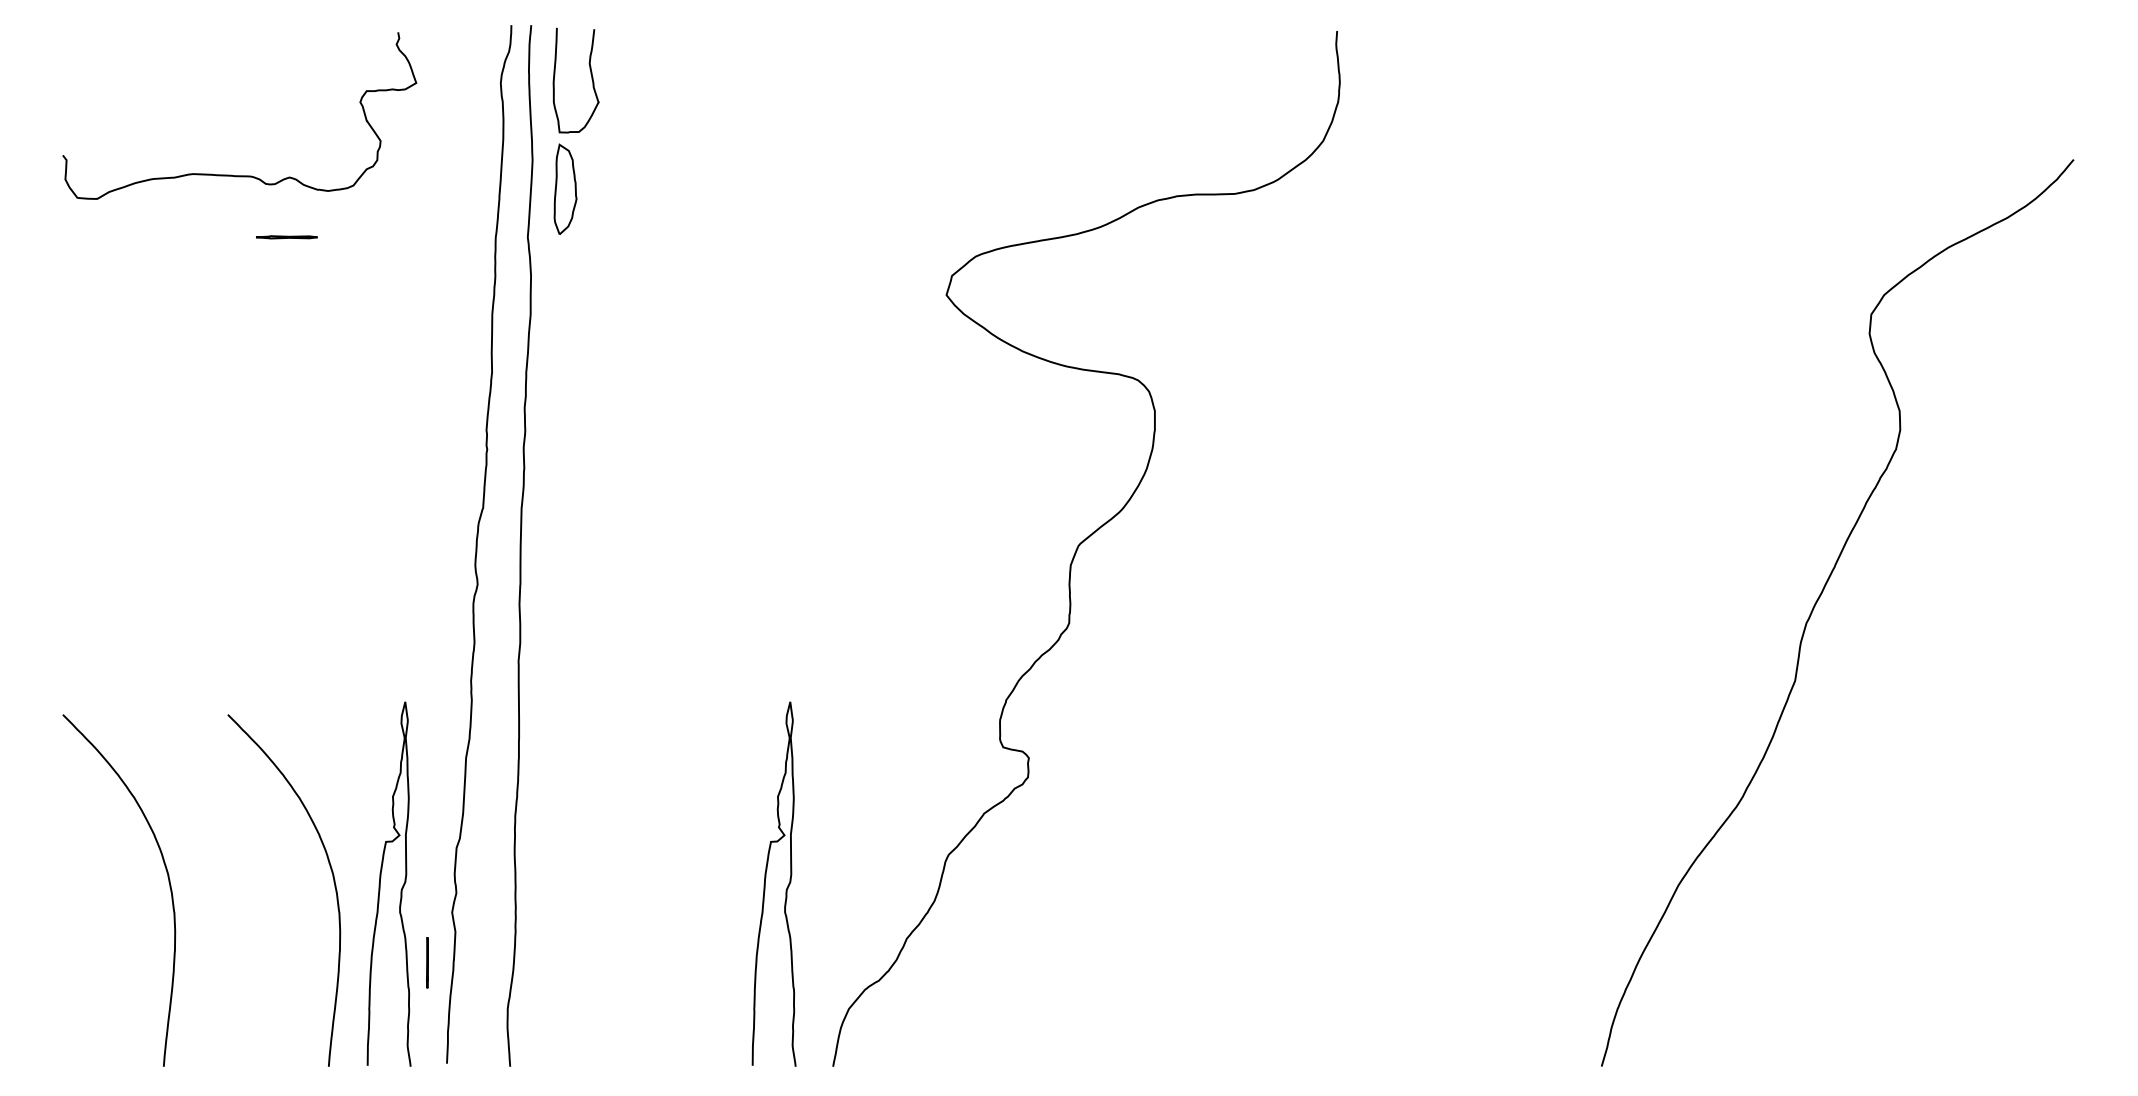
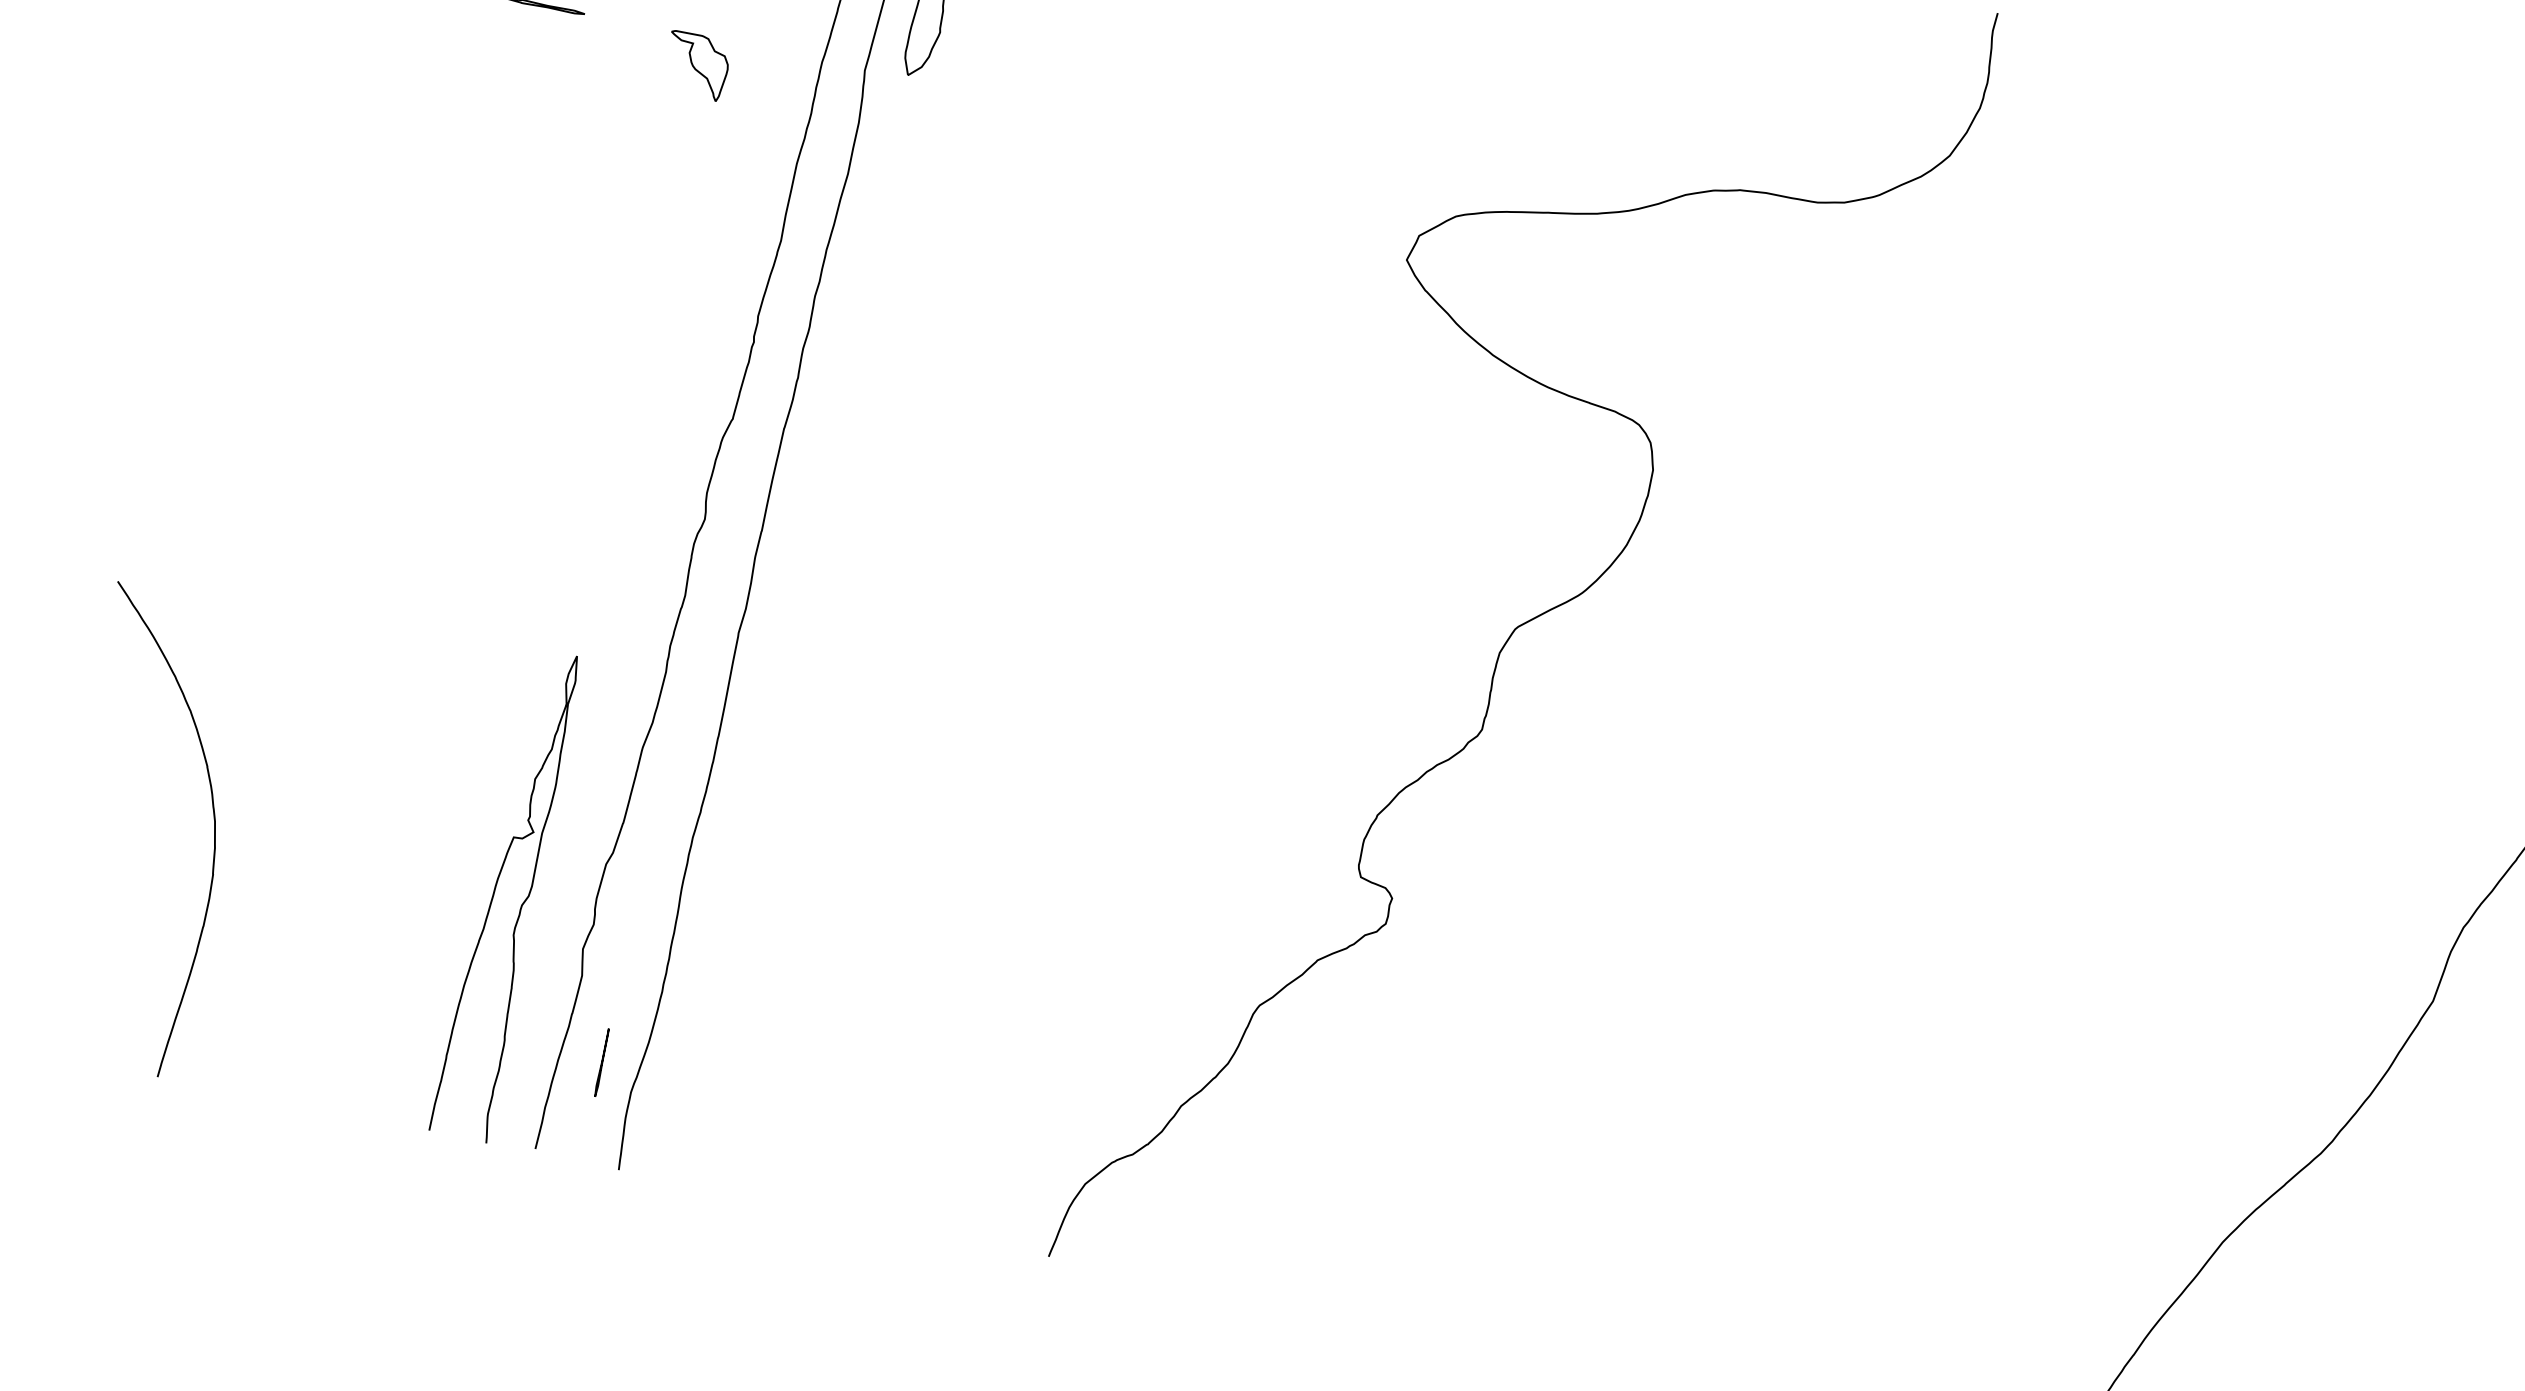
part: (405, 258) -> (696, 65), added
curve: (333, 882) -> (432, 877), removed
curve: (765, 883) -> (1007, 994), removed
line: (427, 962) -> (602, 1062), moved

